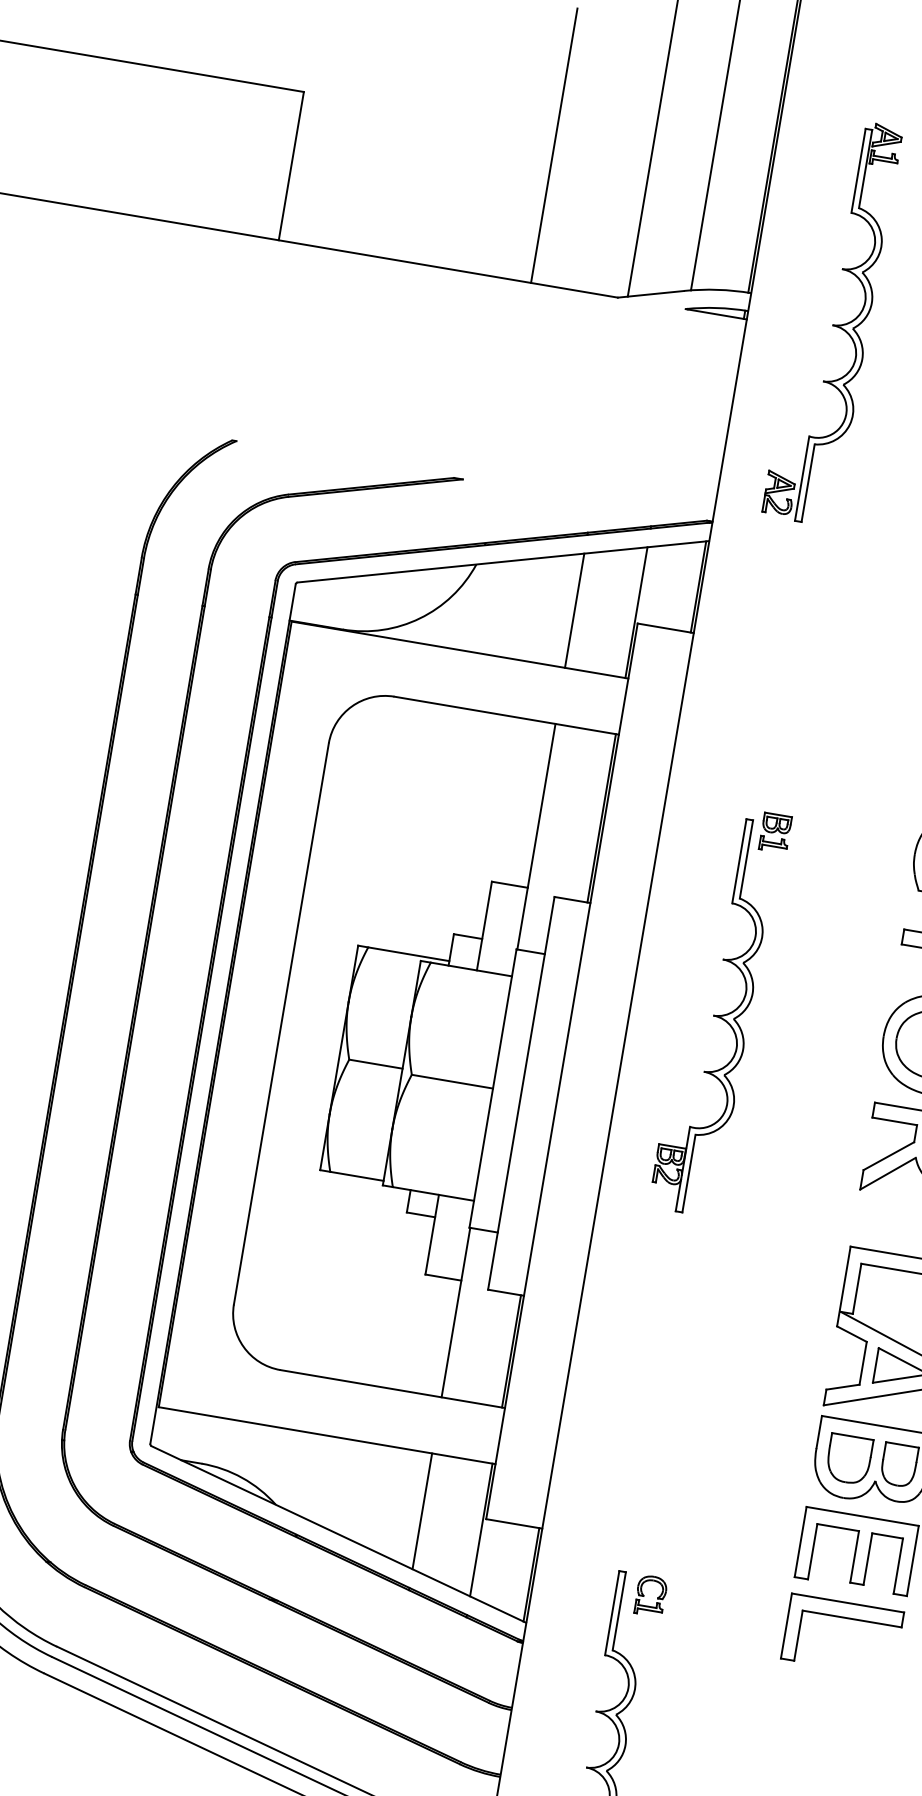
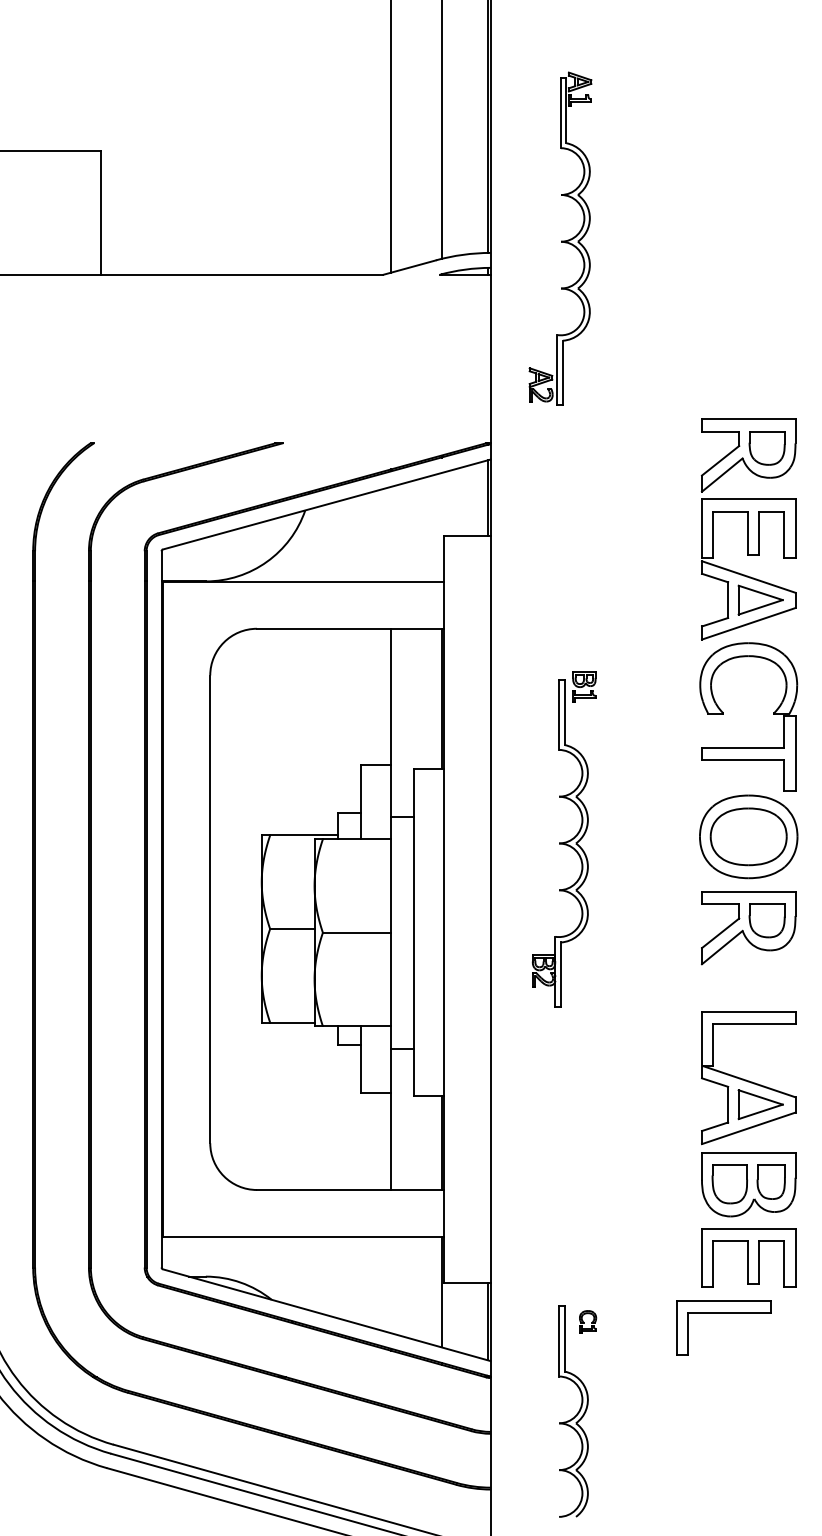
line: (554, 145) -> (311, 160), removed
part: (832, 321) -> (560, 238), moved
line: (574, 610) -> (391, 534), removed
line: (636, 612) -> (441, 527), removed
line: (422, 1510) -> (391, 1284), removed
part: (650, 1594) -> (587, 1321), size x0.7
part: (845, 1618) -> (723, 1313), moved

